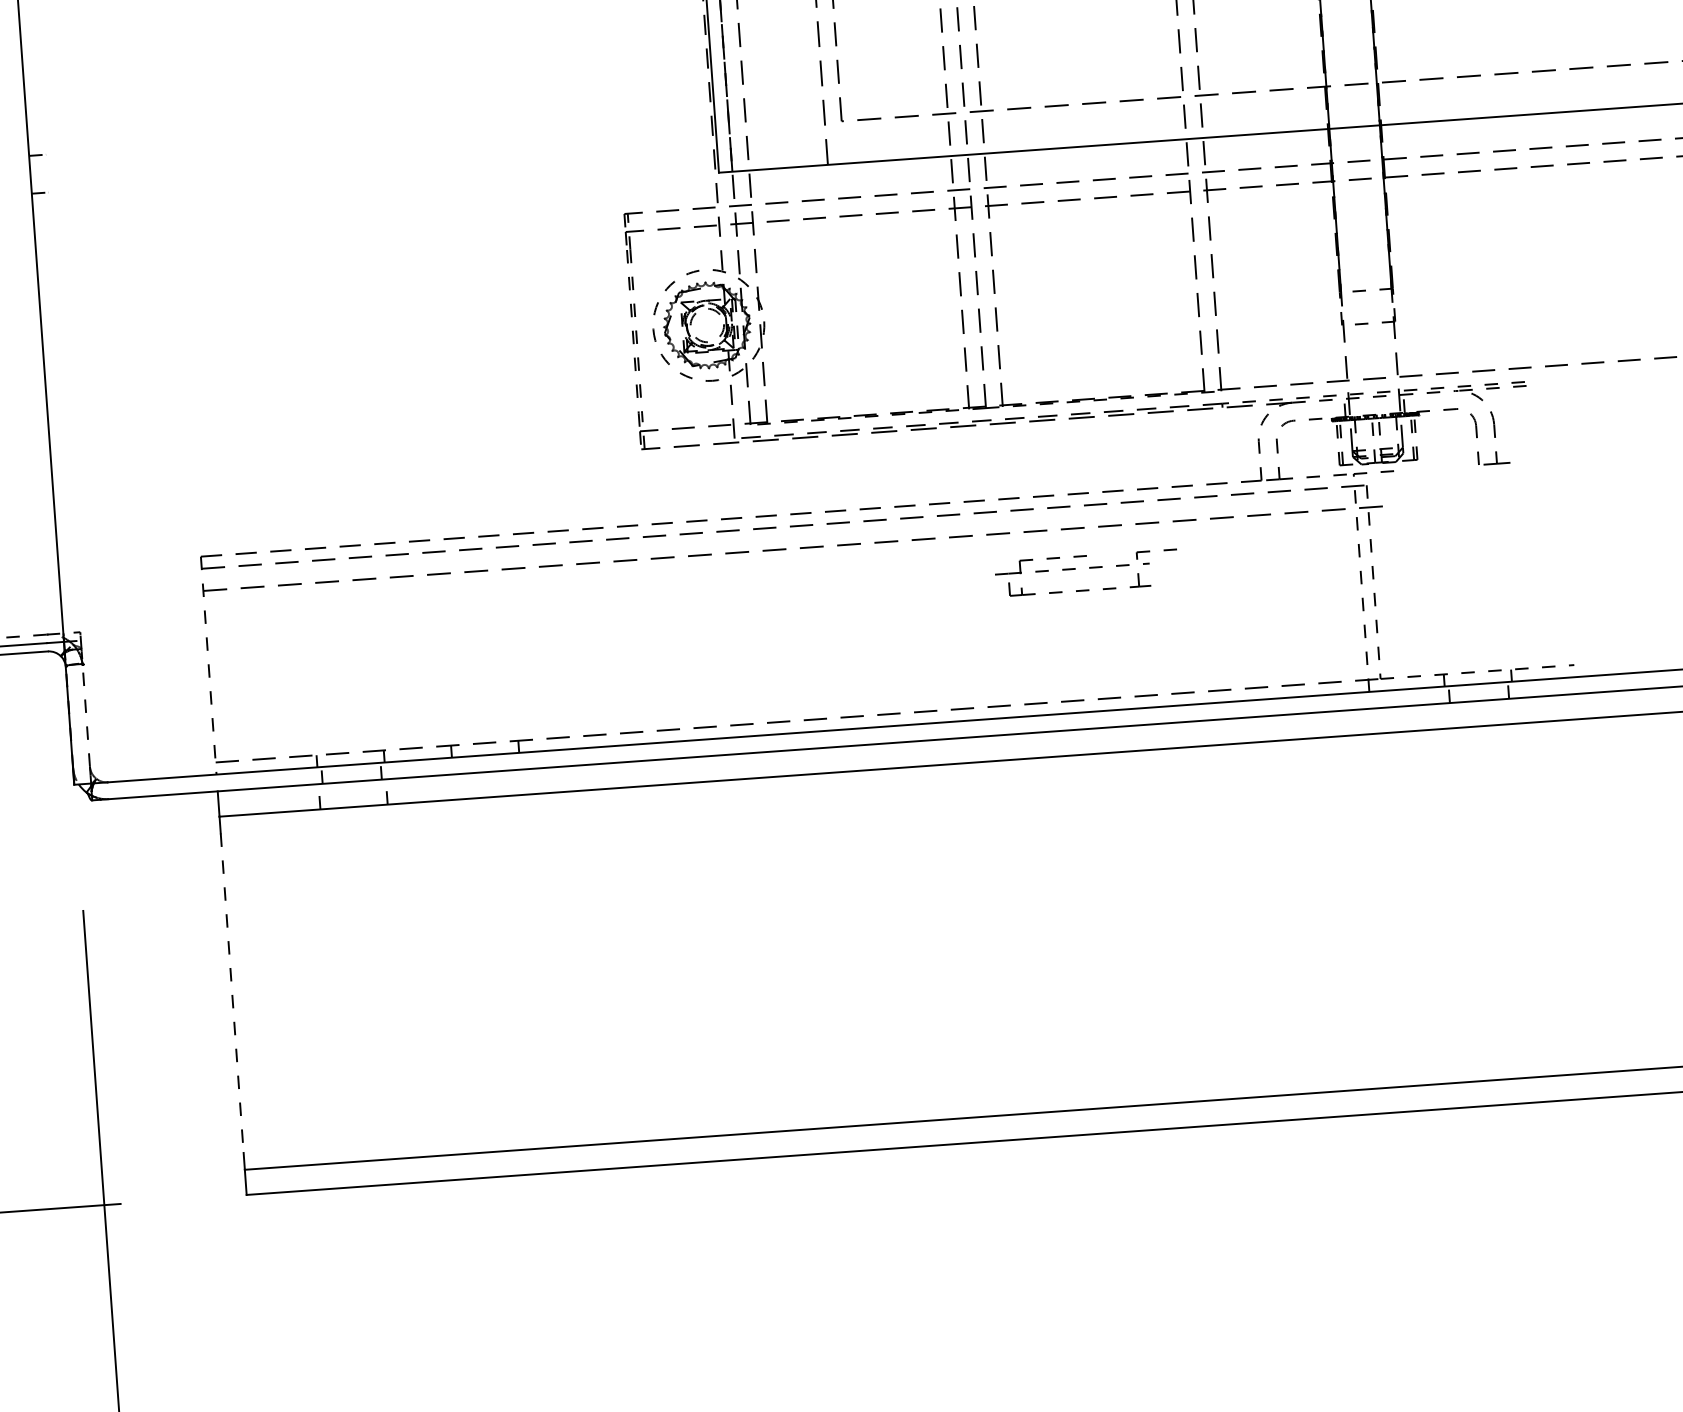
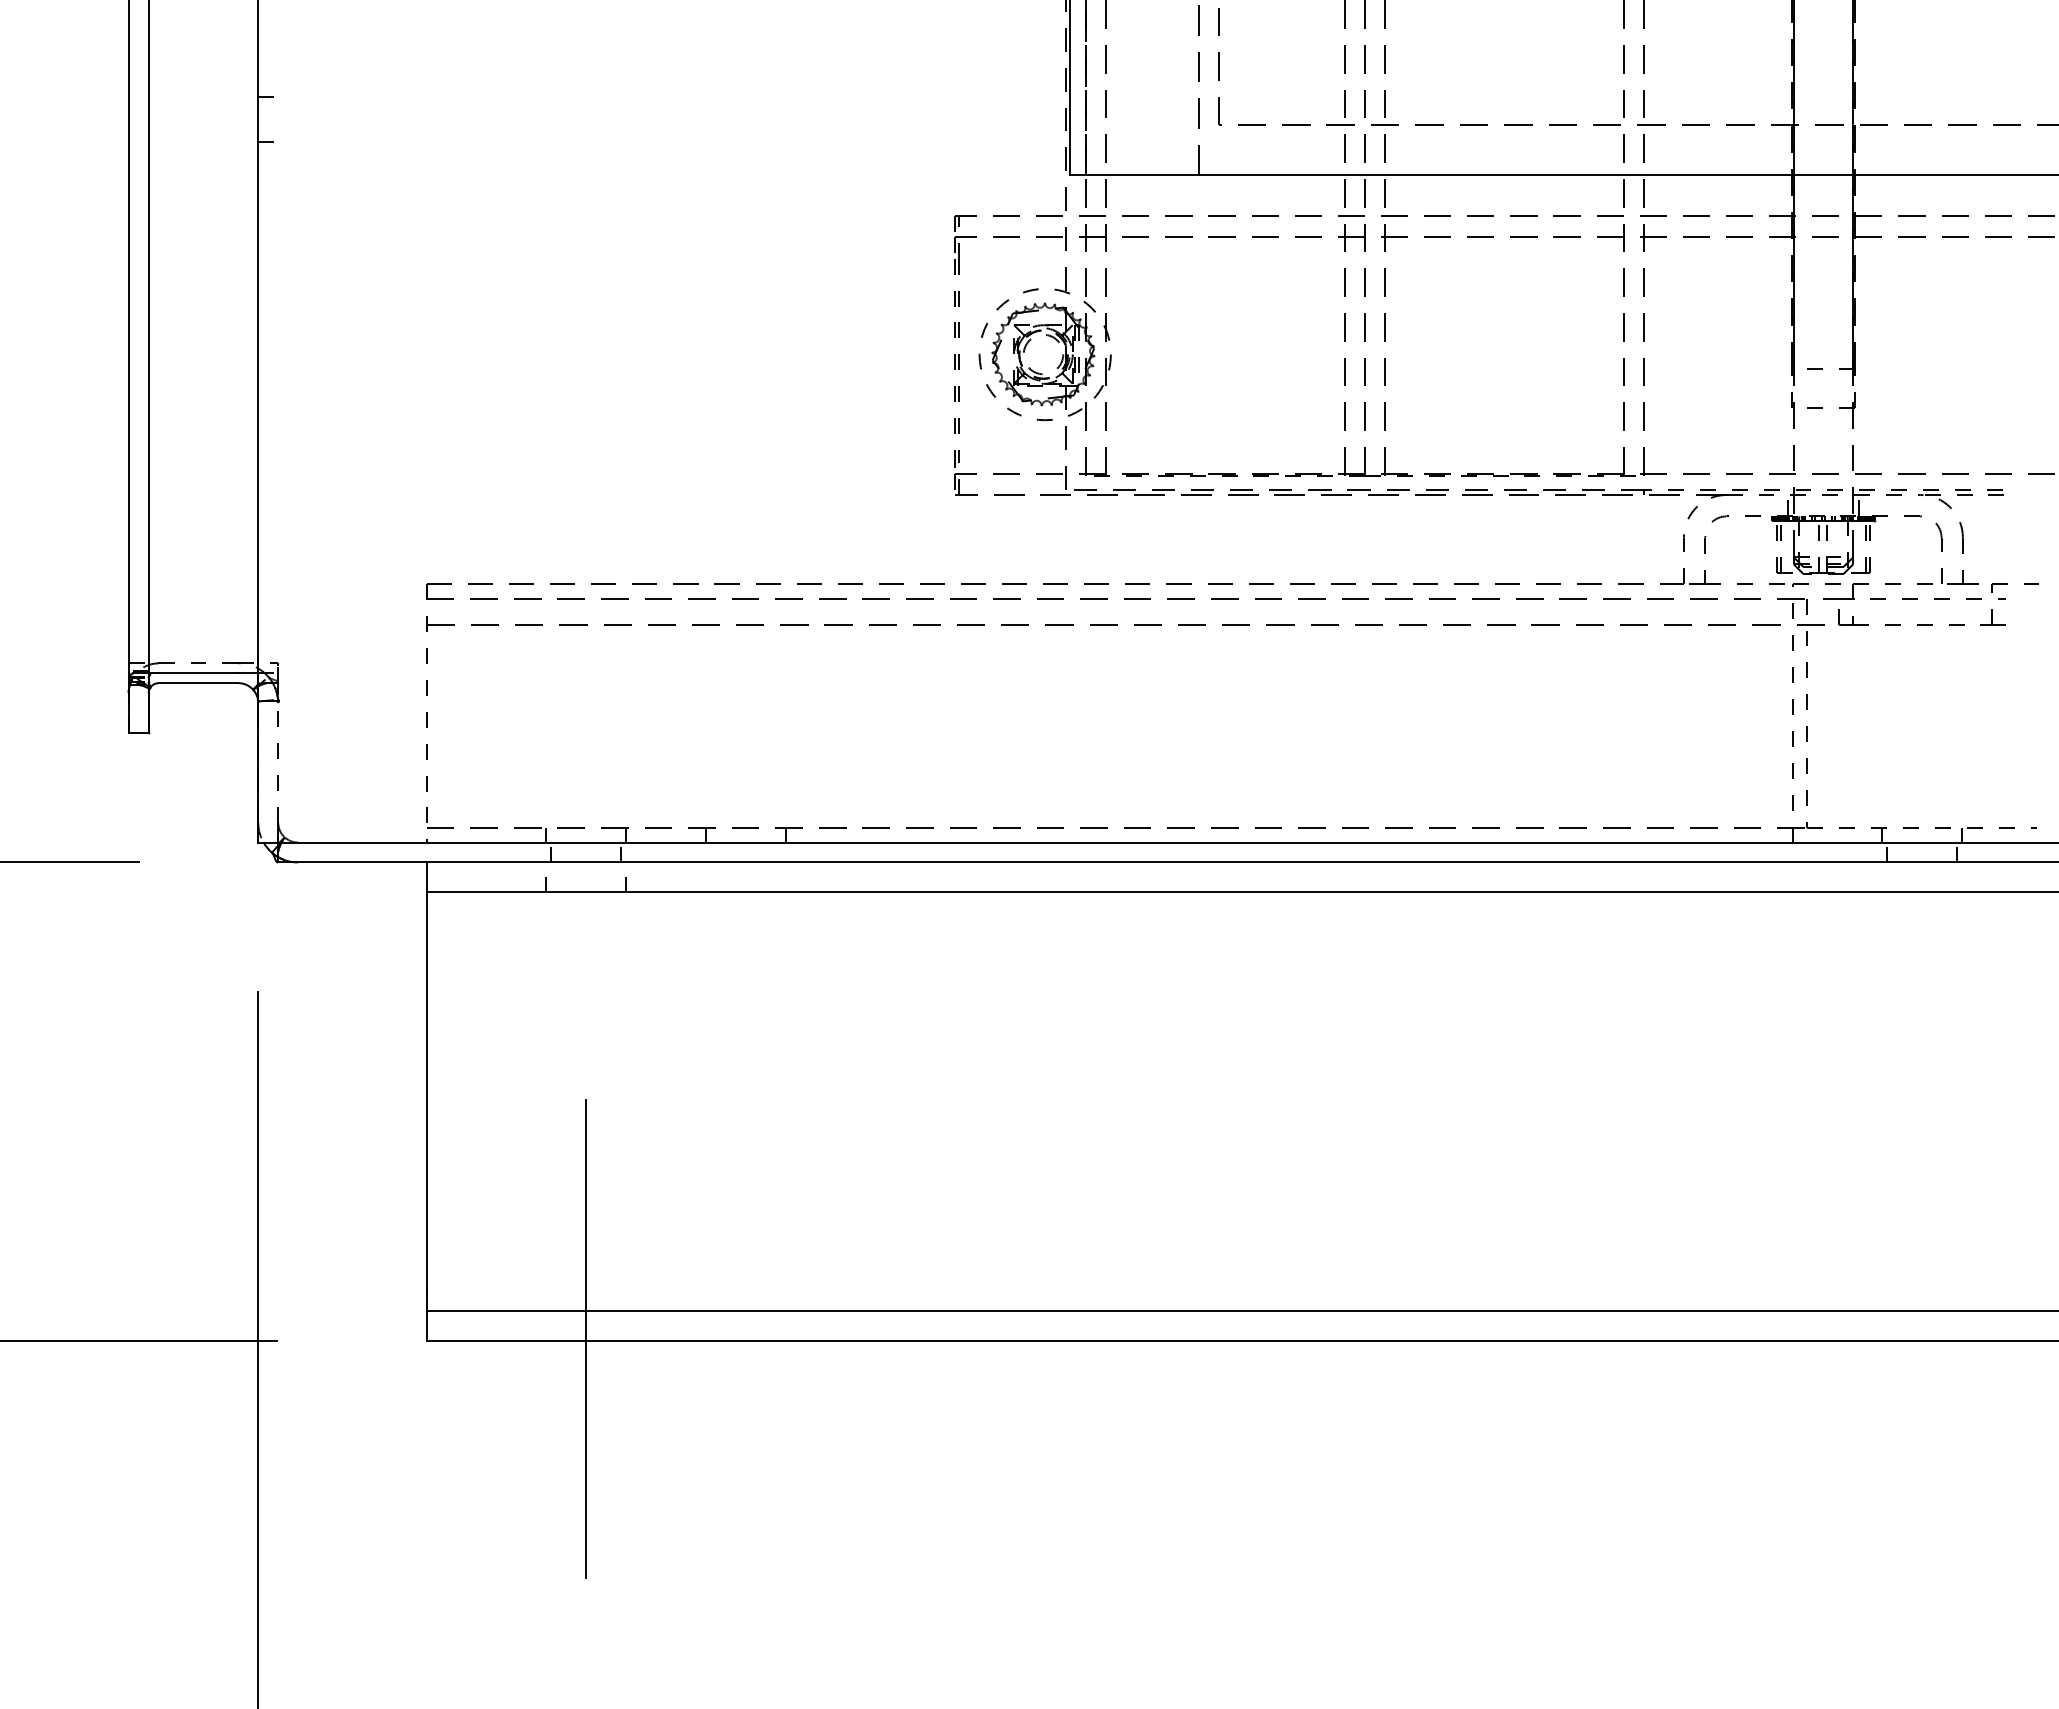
part: (1089, 568) -> (1934, 599), moved
line: (232, 993) -> (426, 1102), dashed -> solid
line: (381, 1183) -> (586, 1338), added

